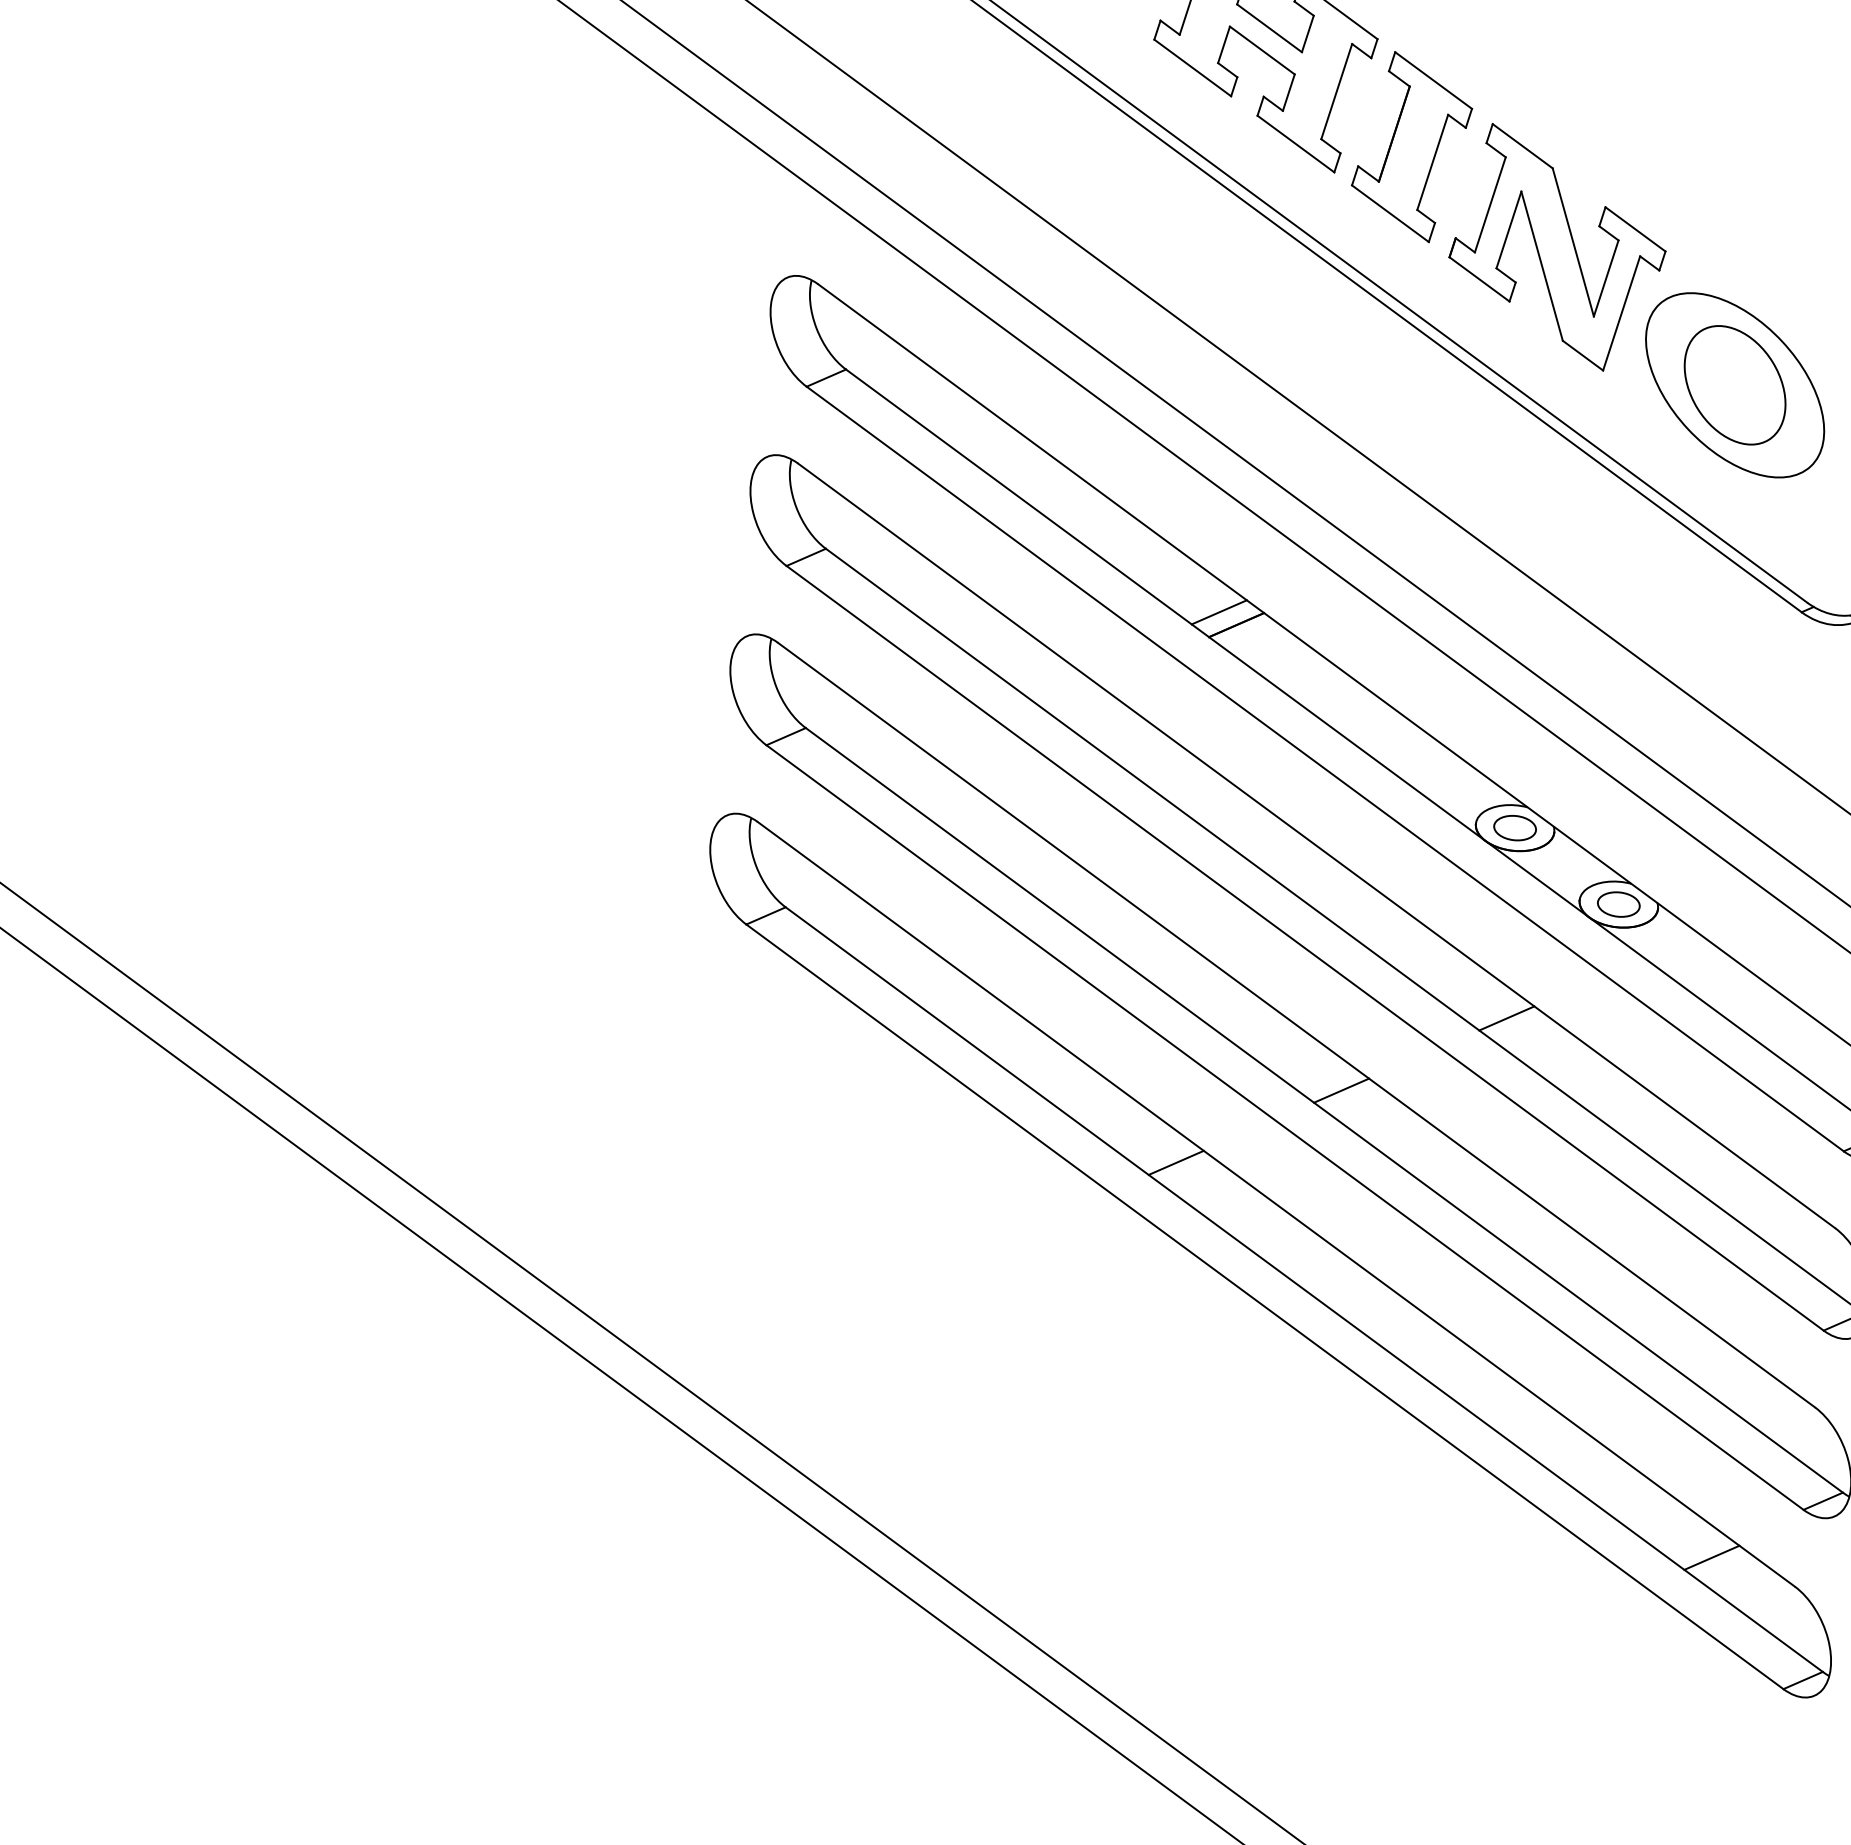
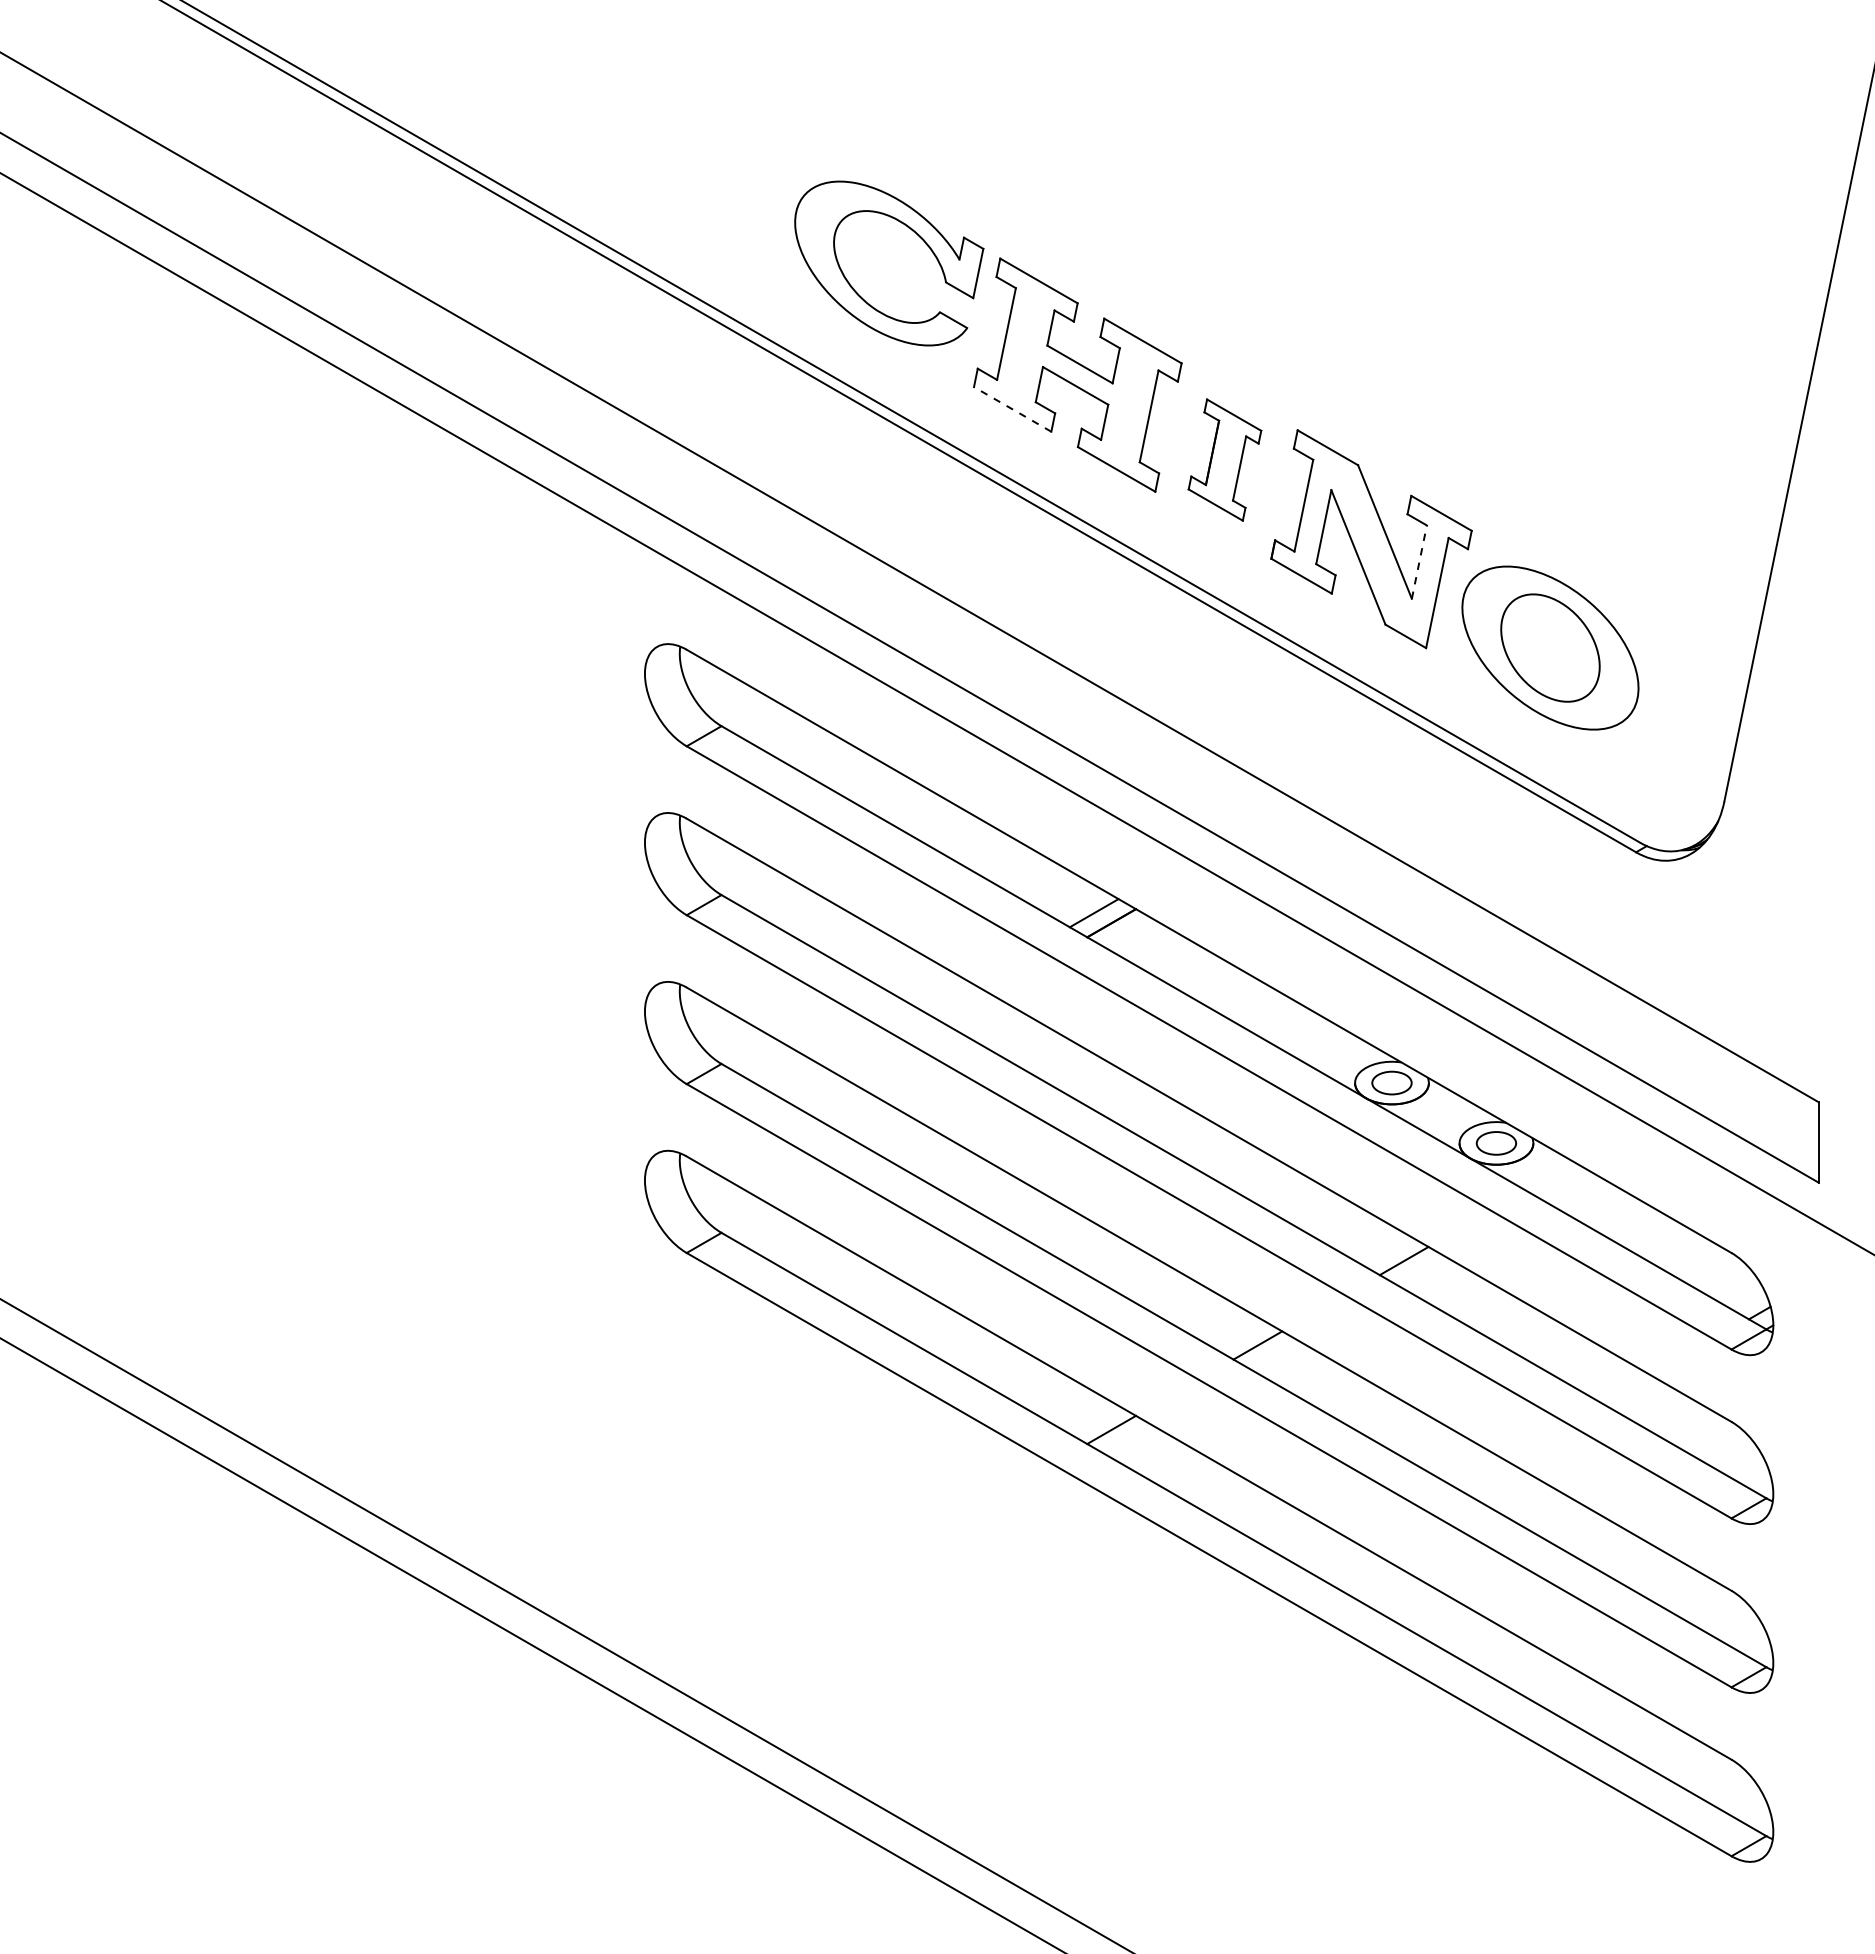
line: (1192, 68) -> (1012, 409), solid -> dashed
part: (1411, 146) -> (1224, 459), size x0.7
line: (1606, 277) -> (1419, 561), solid -> dashed
line: (1711, 1557) -> (1650, 1741), removed

